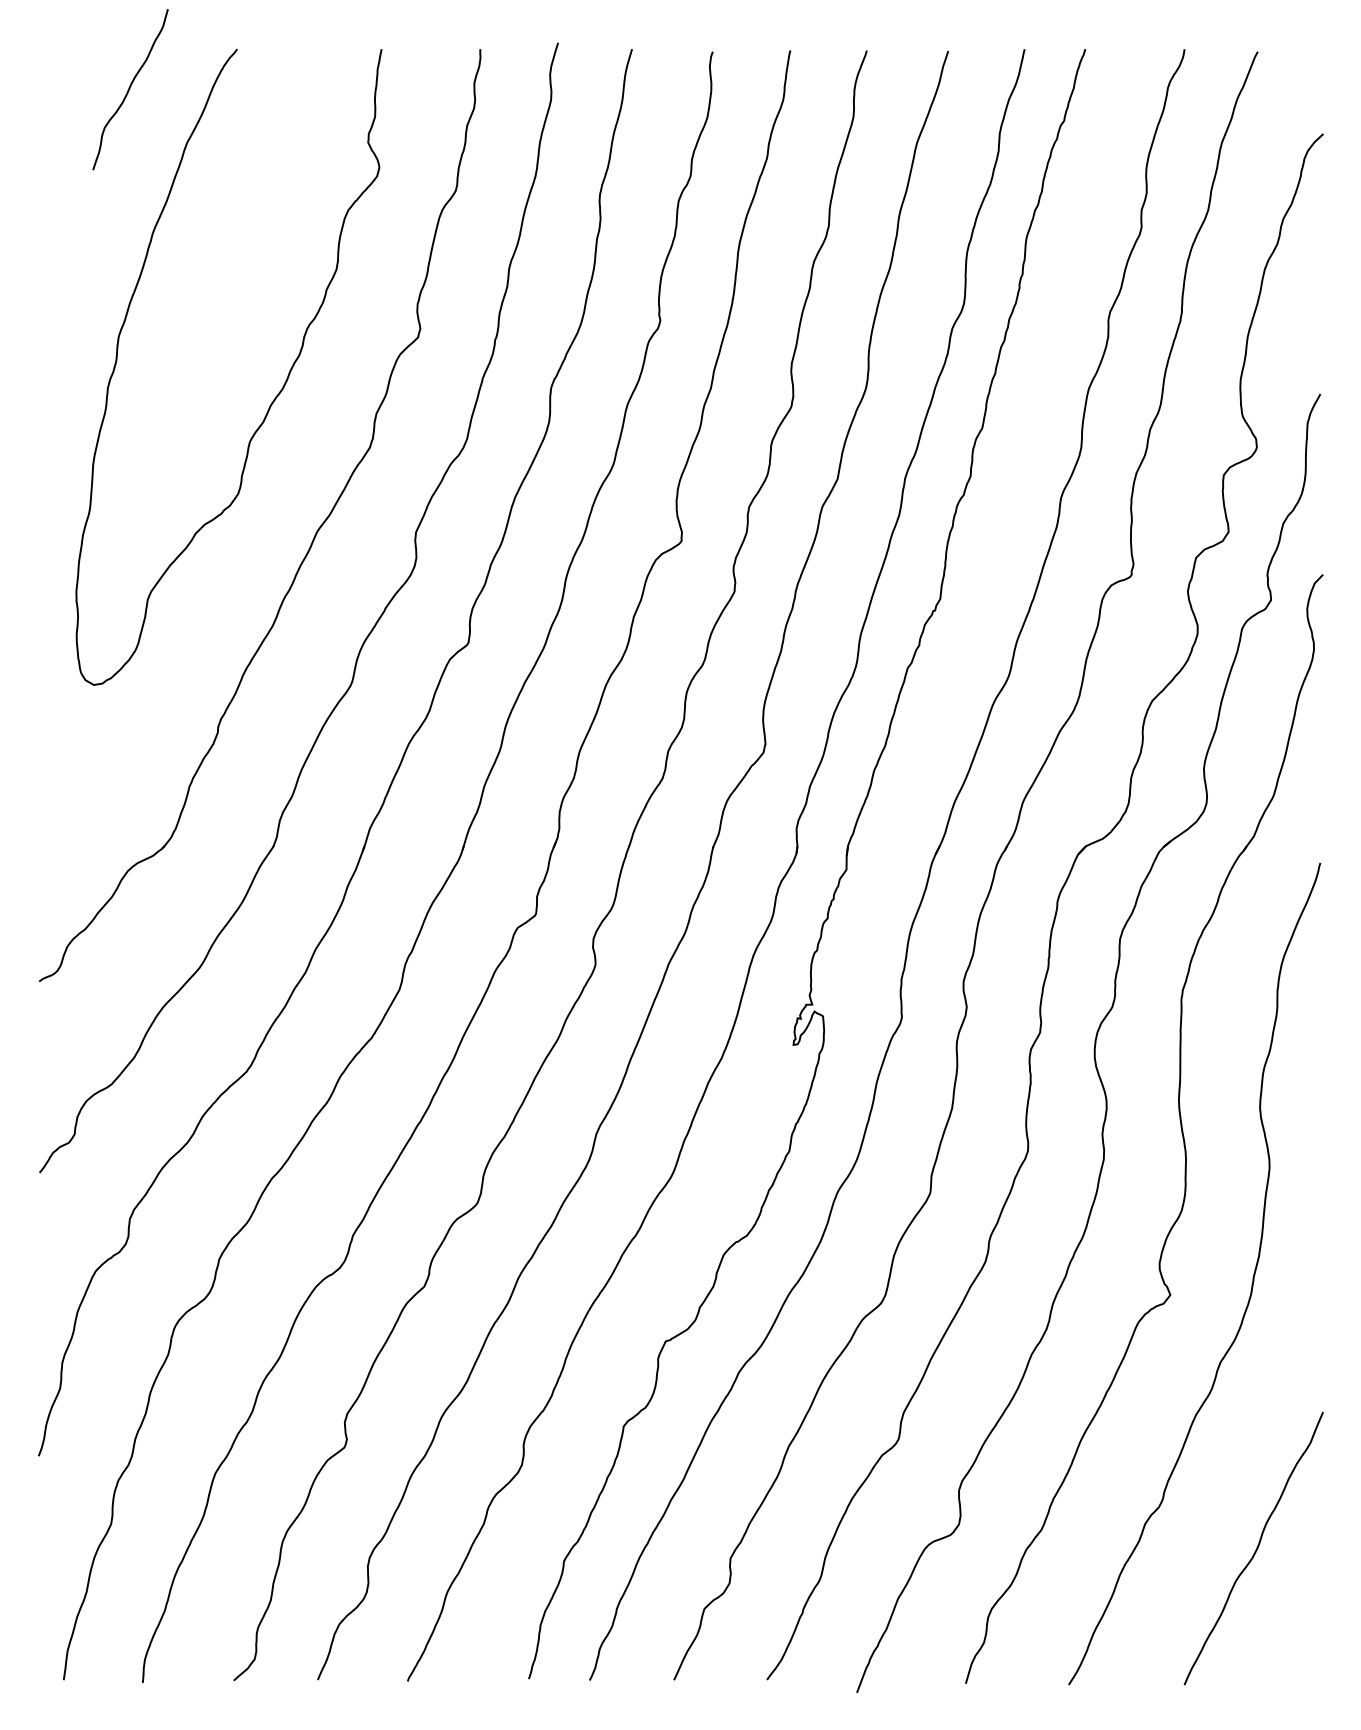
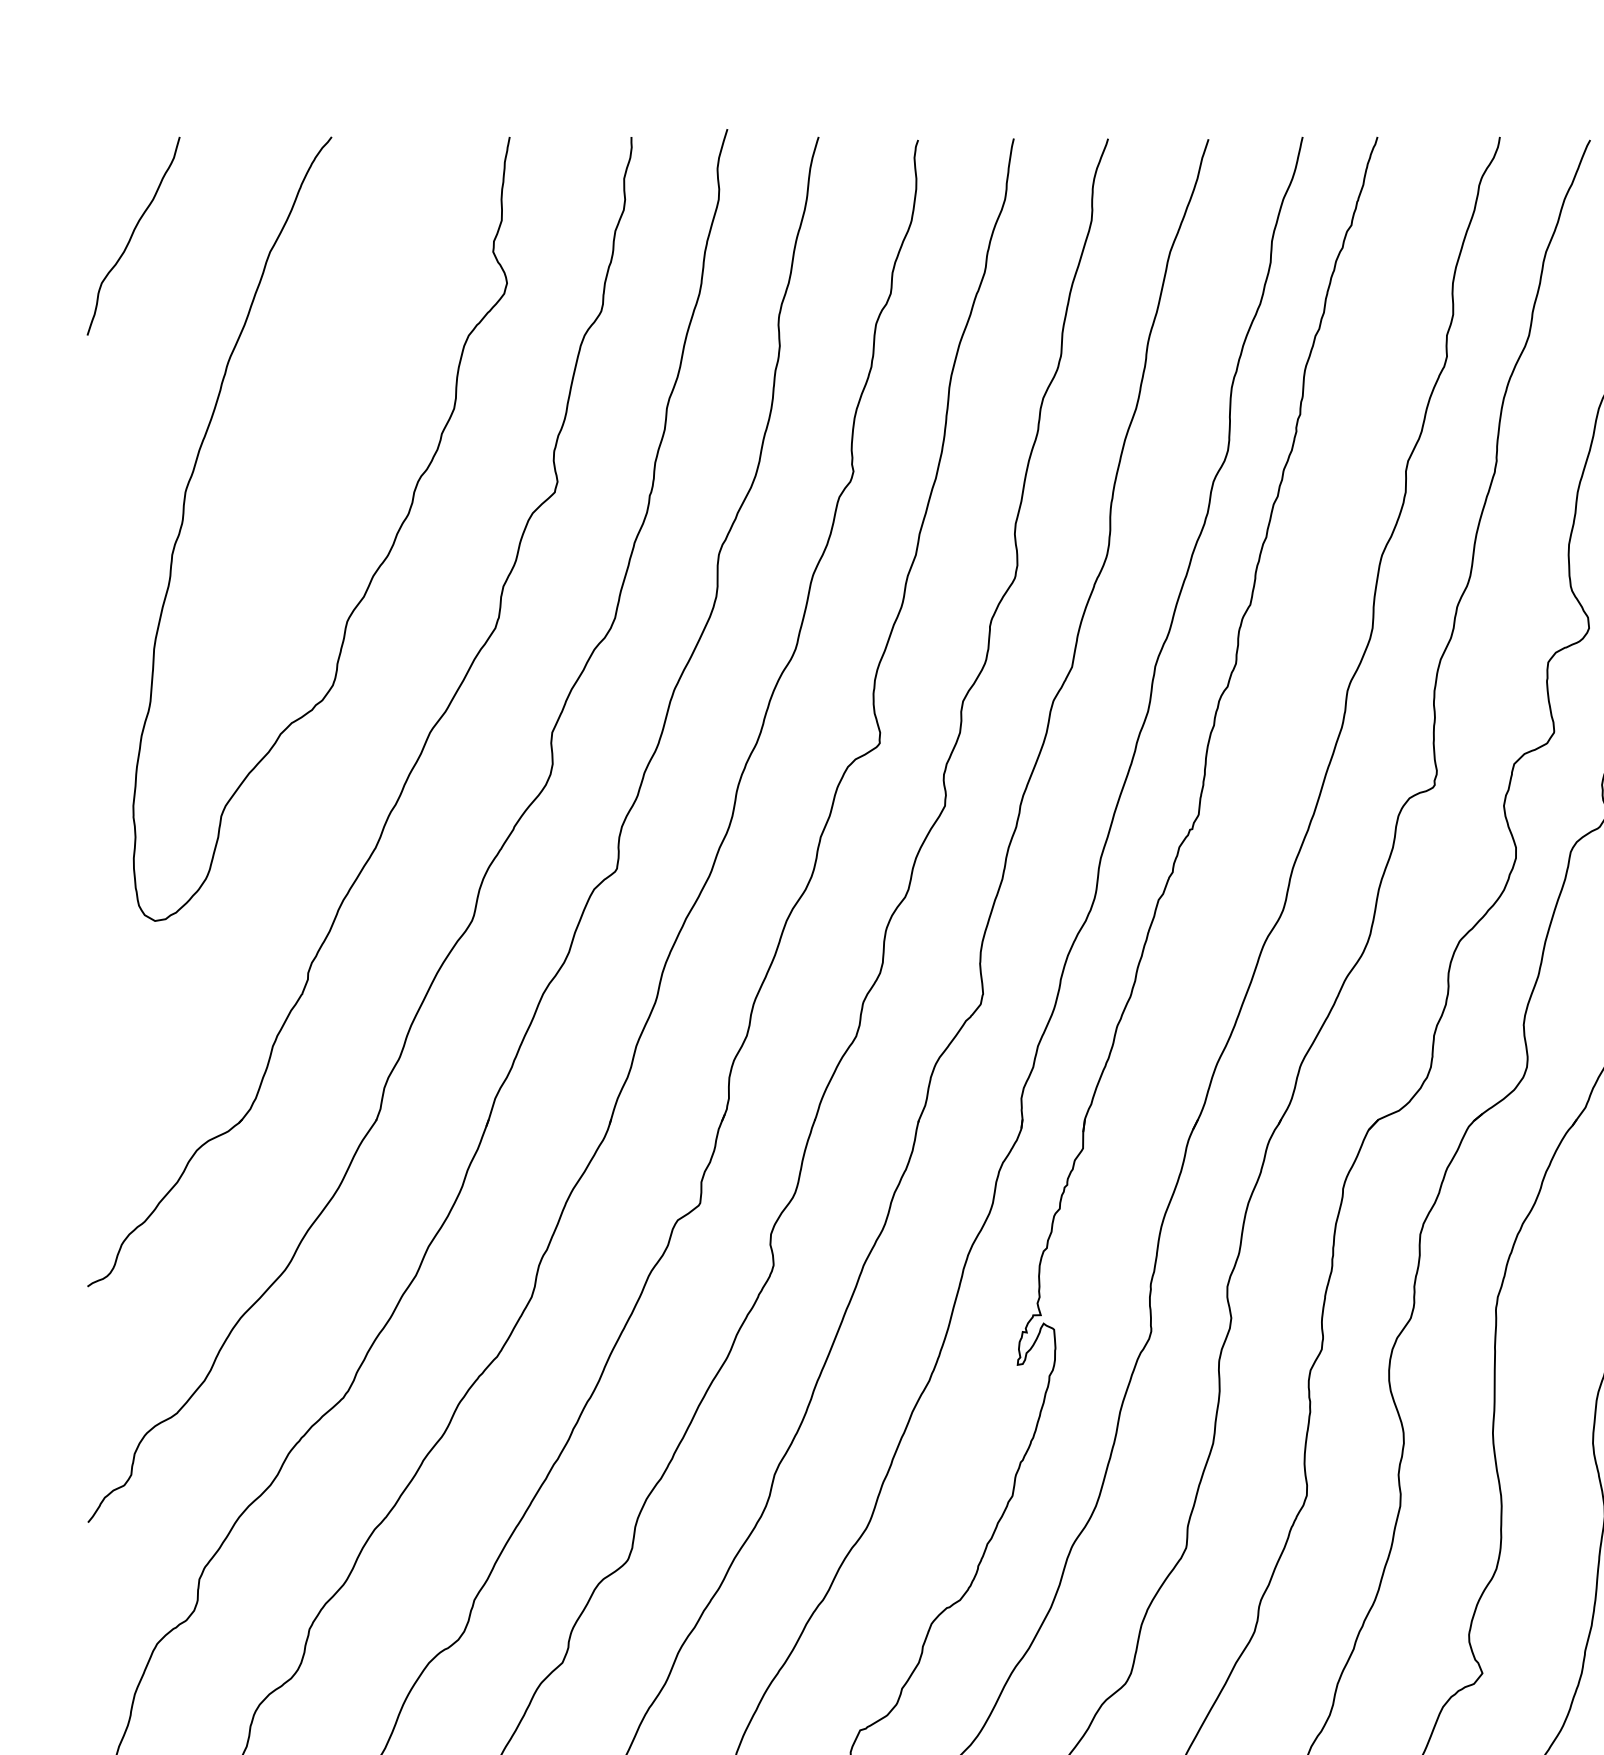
curve: (130, 88) -> (133, 234), moved

